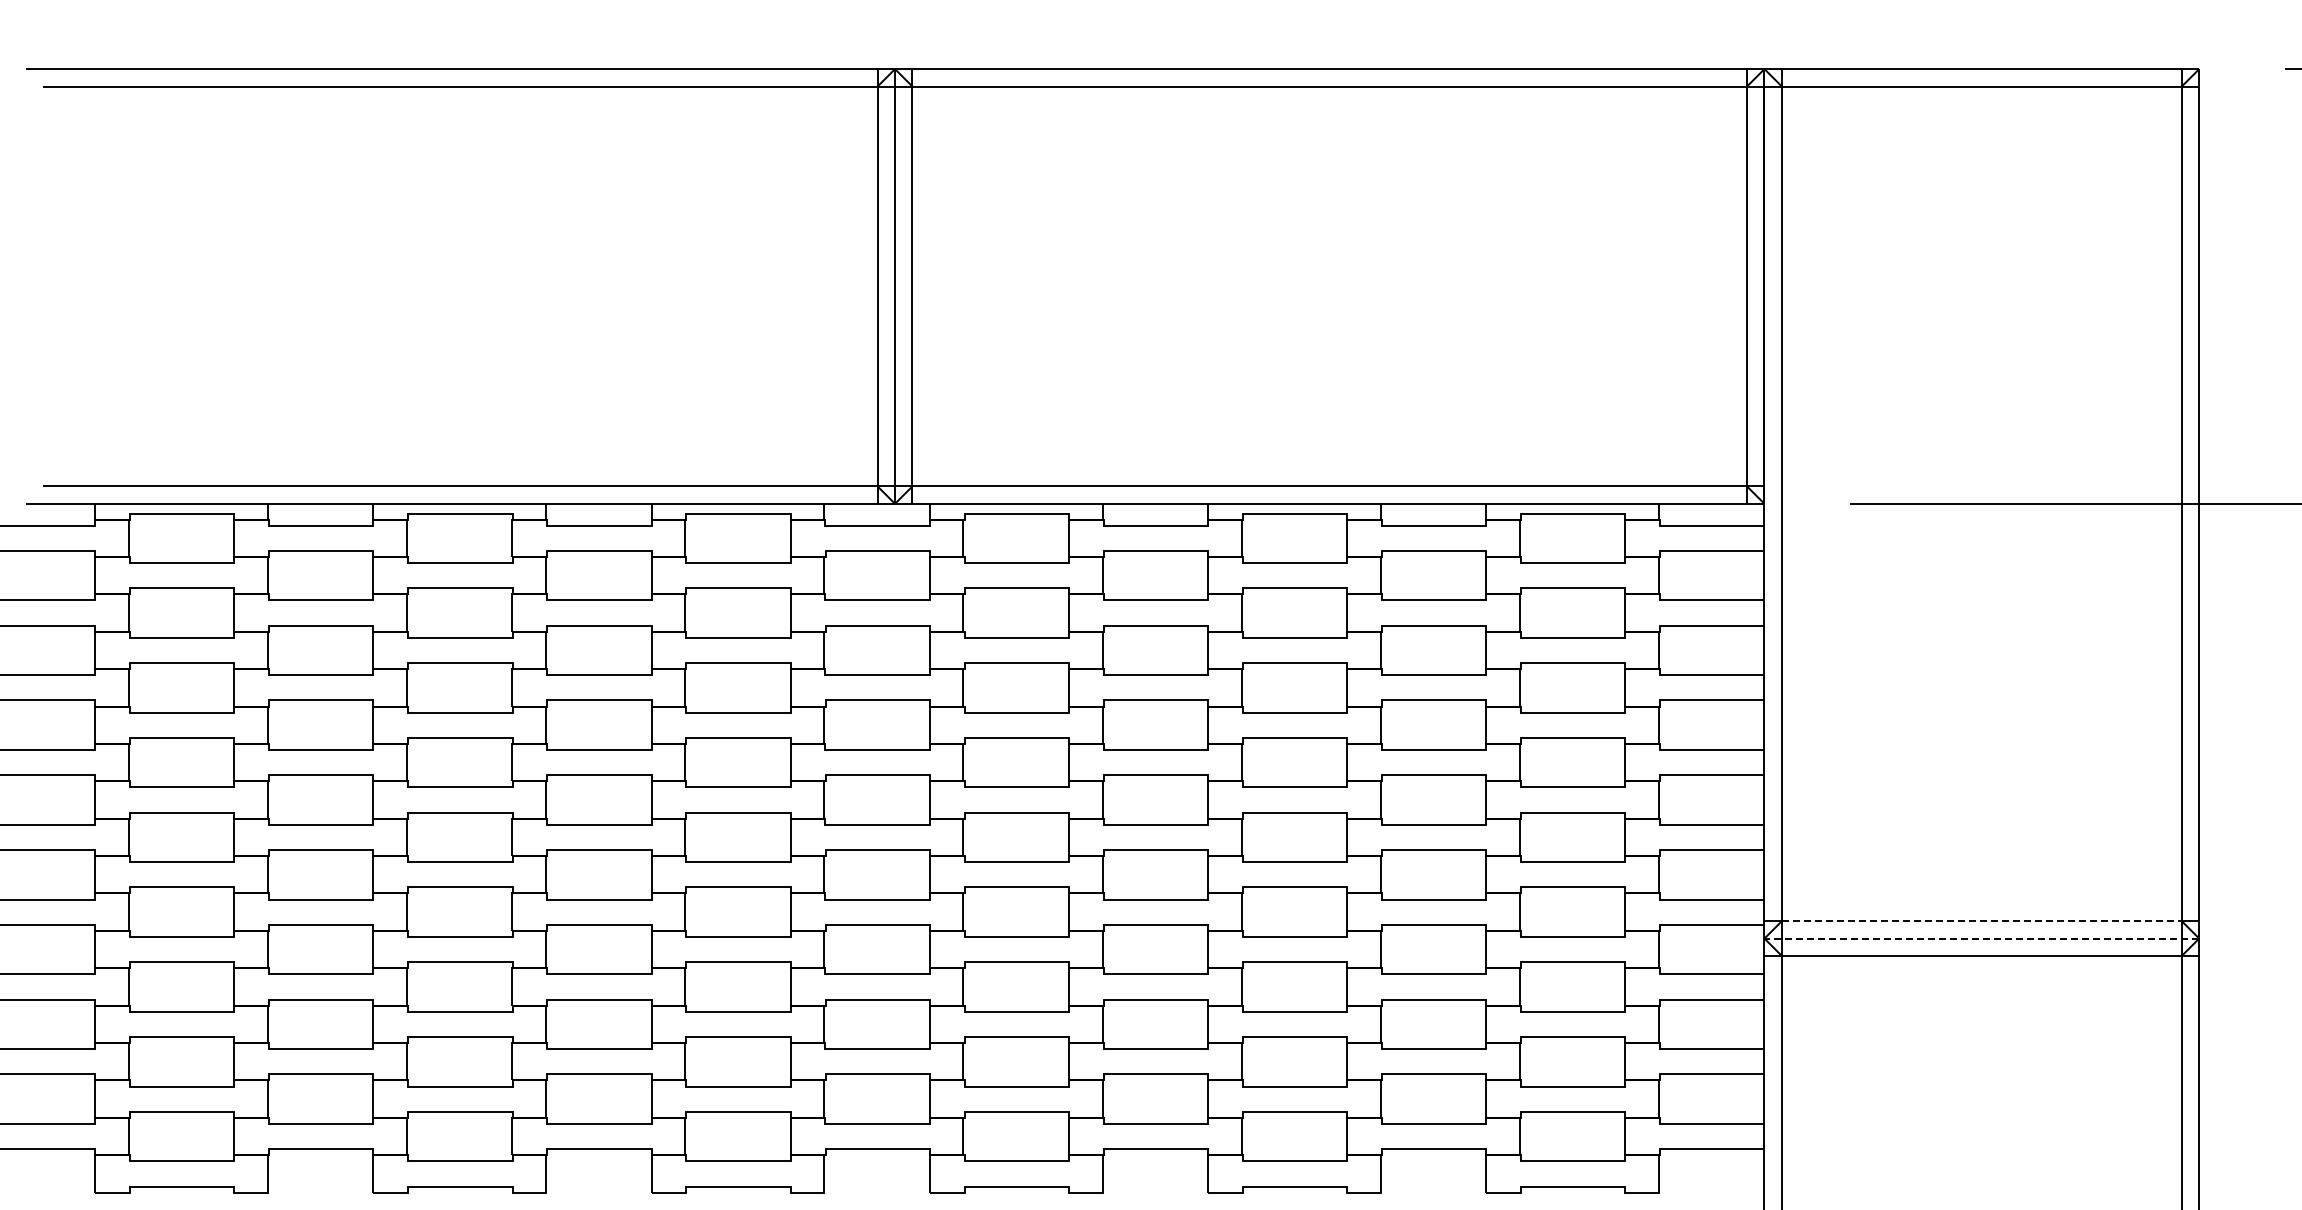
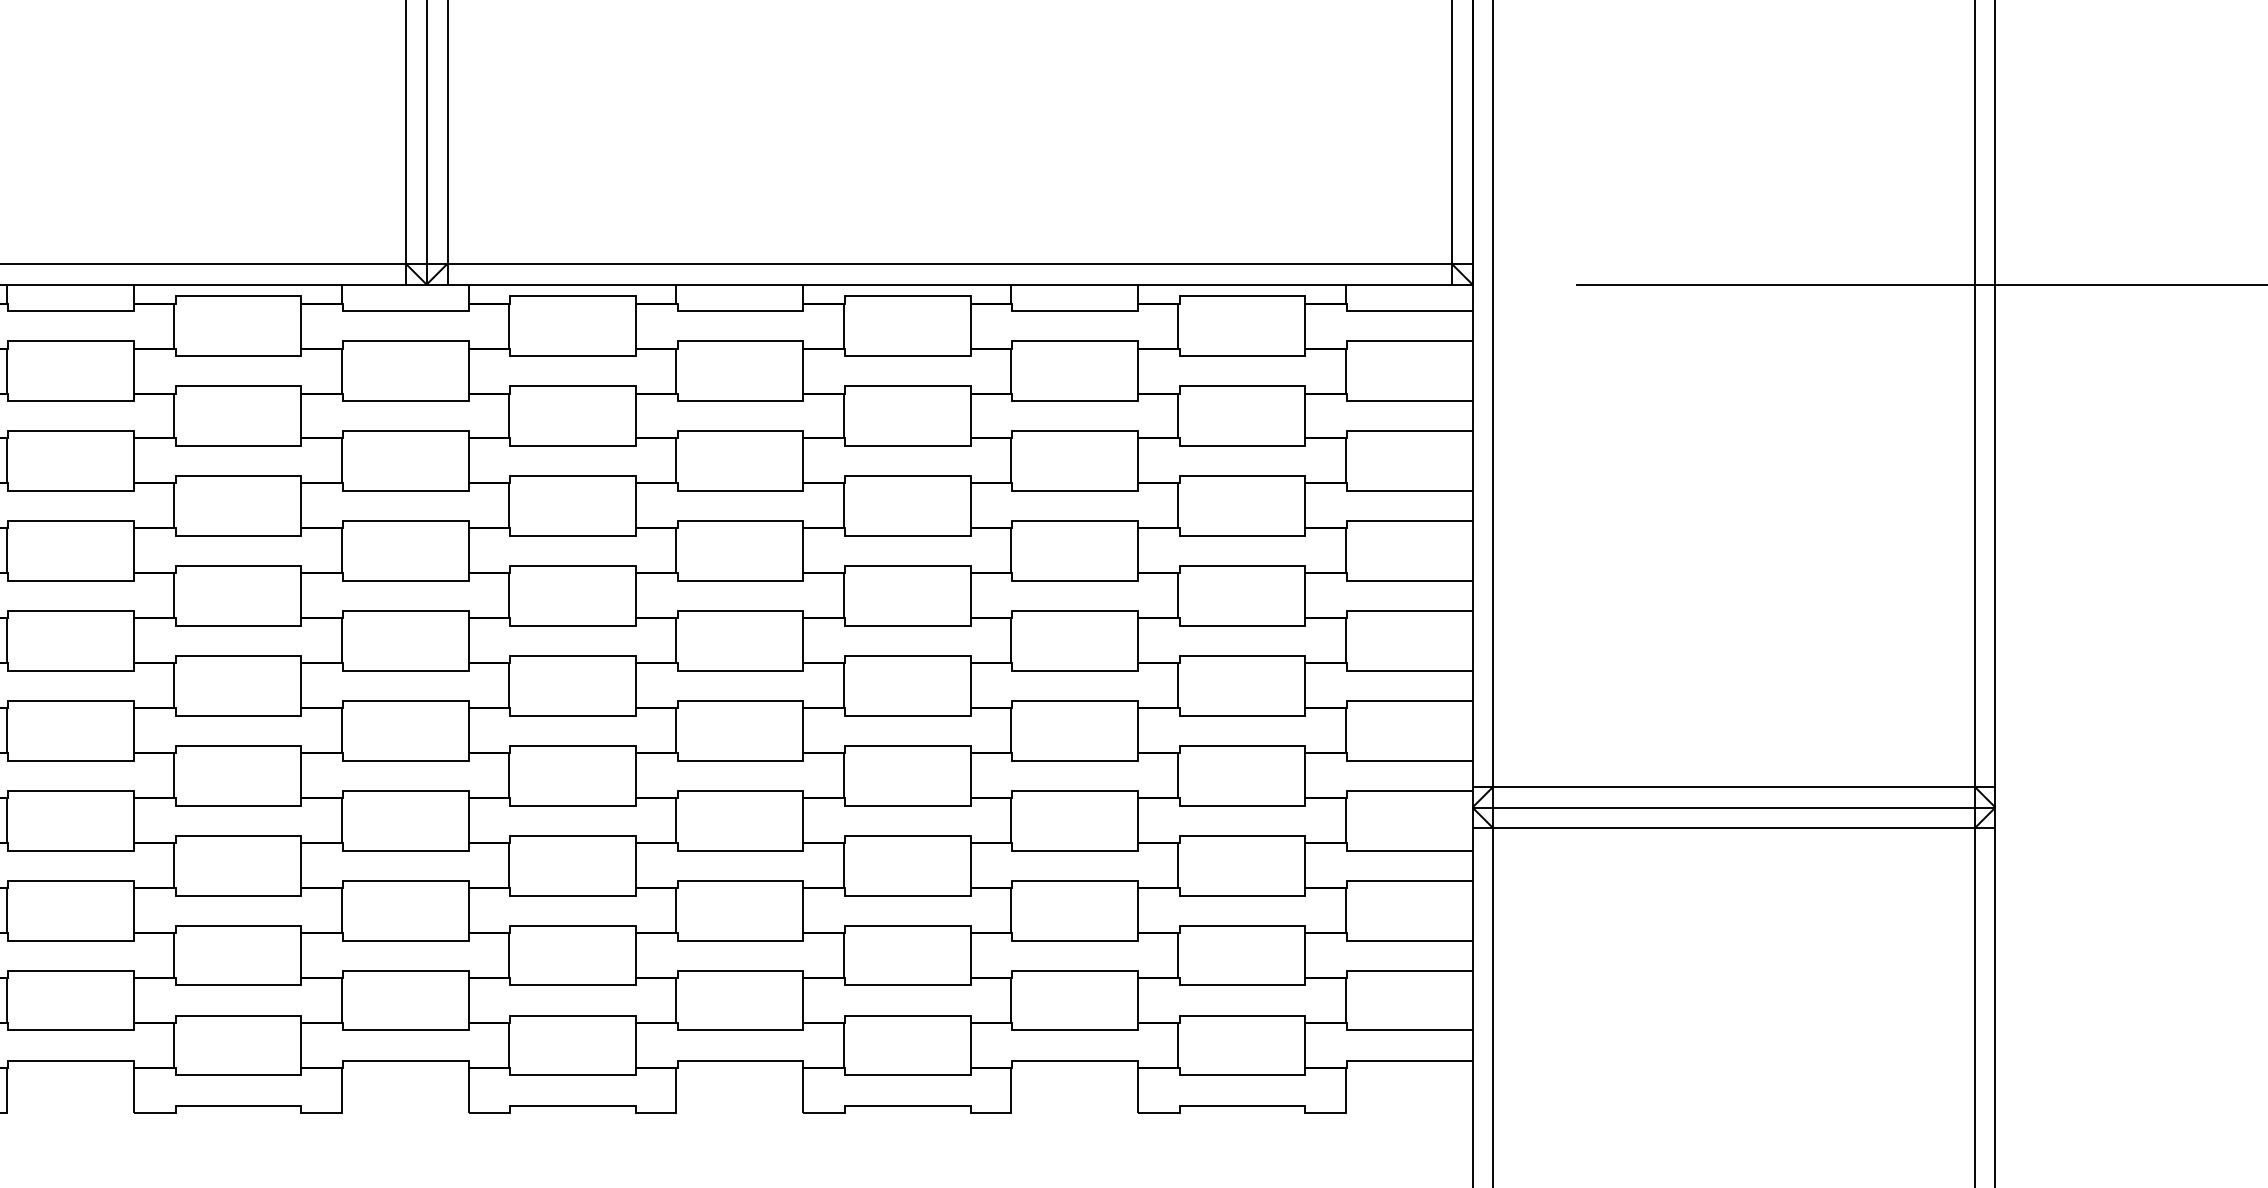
line: (1981, 921) -> (1733, 786), dashed -> solid
line: (1981, 938) -> (1733, 807), dashed -> solid

